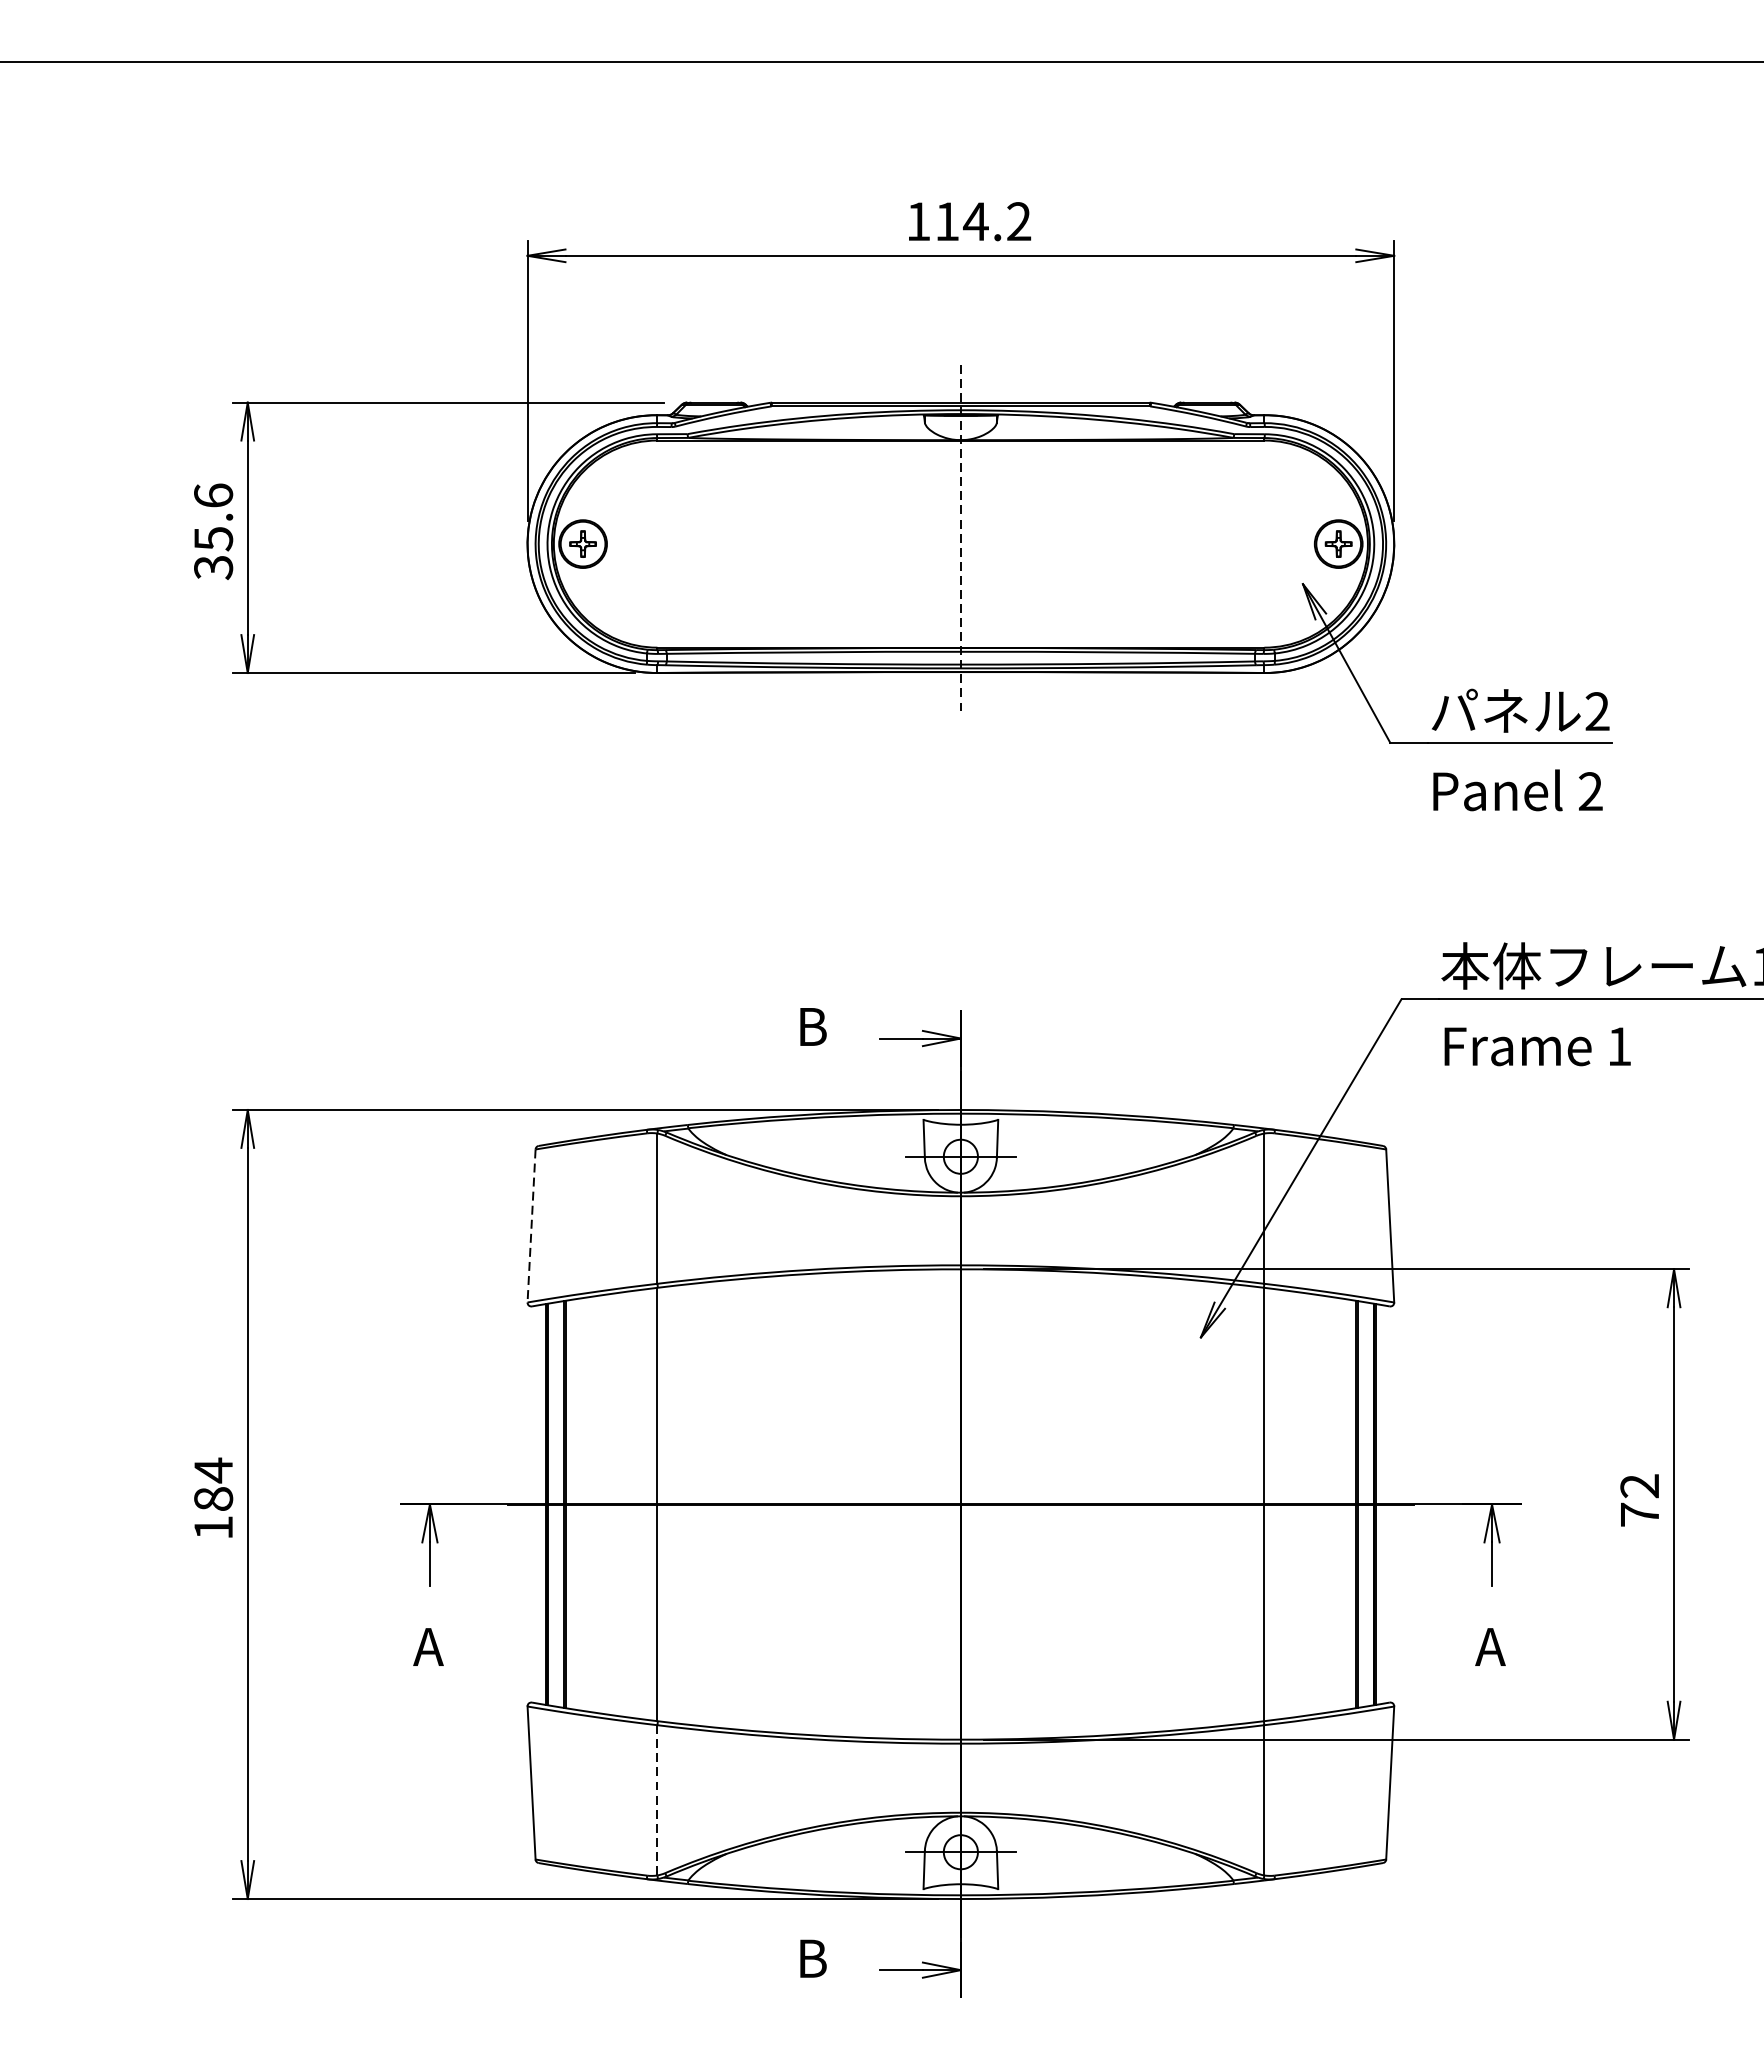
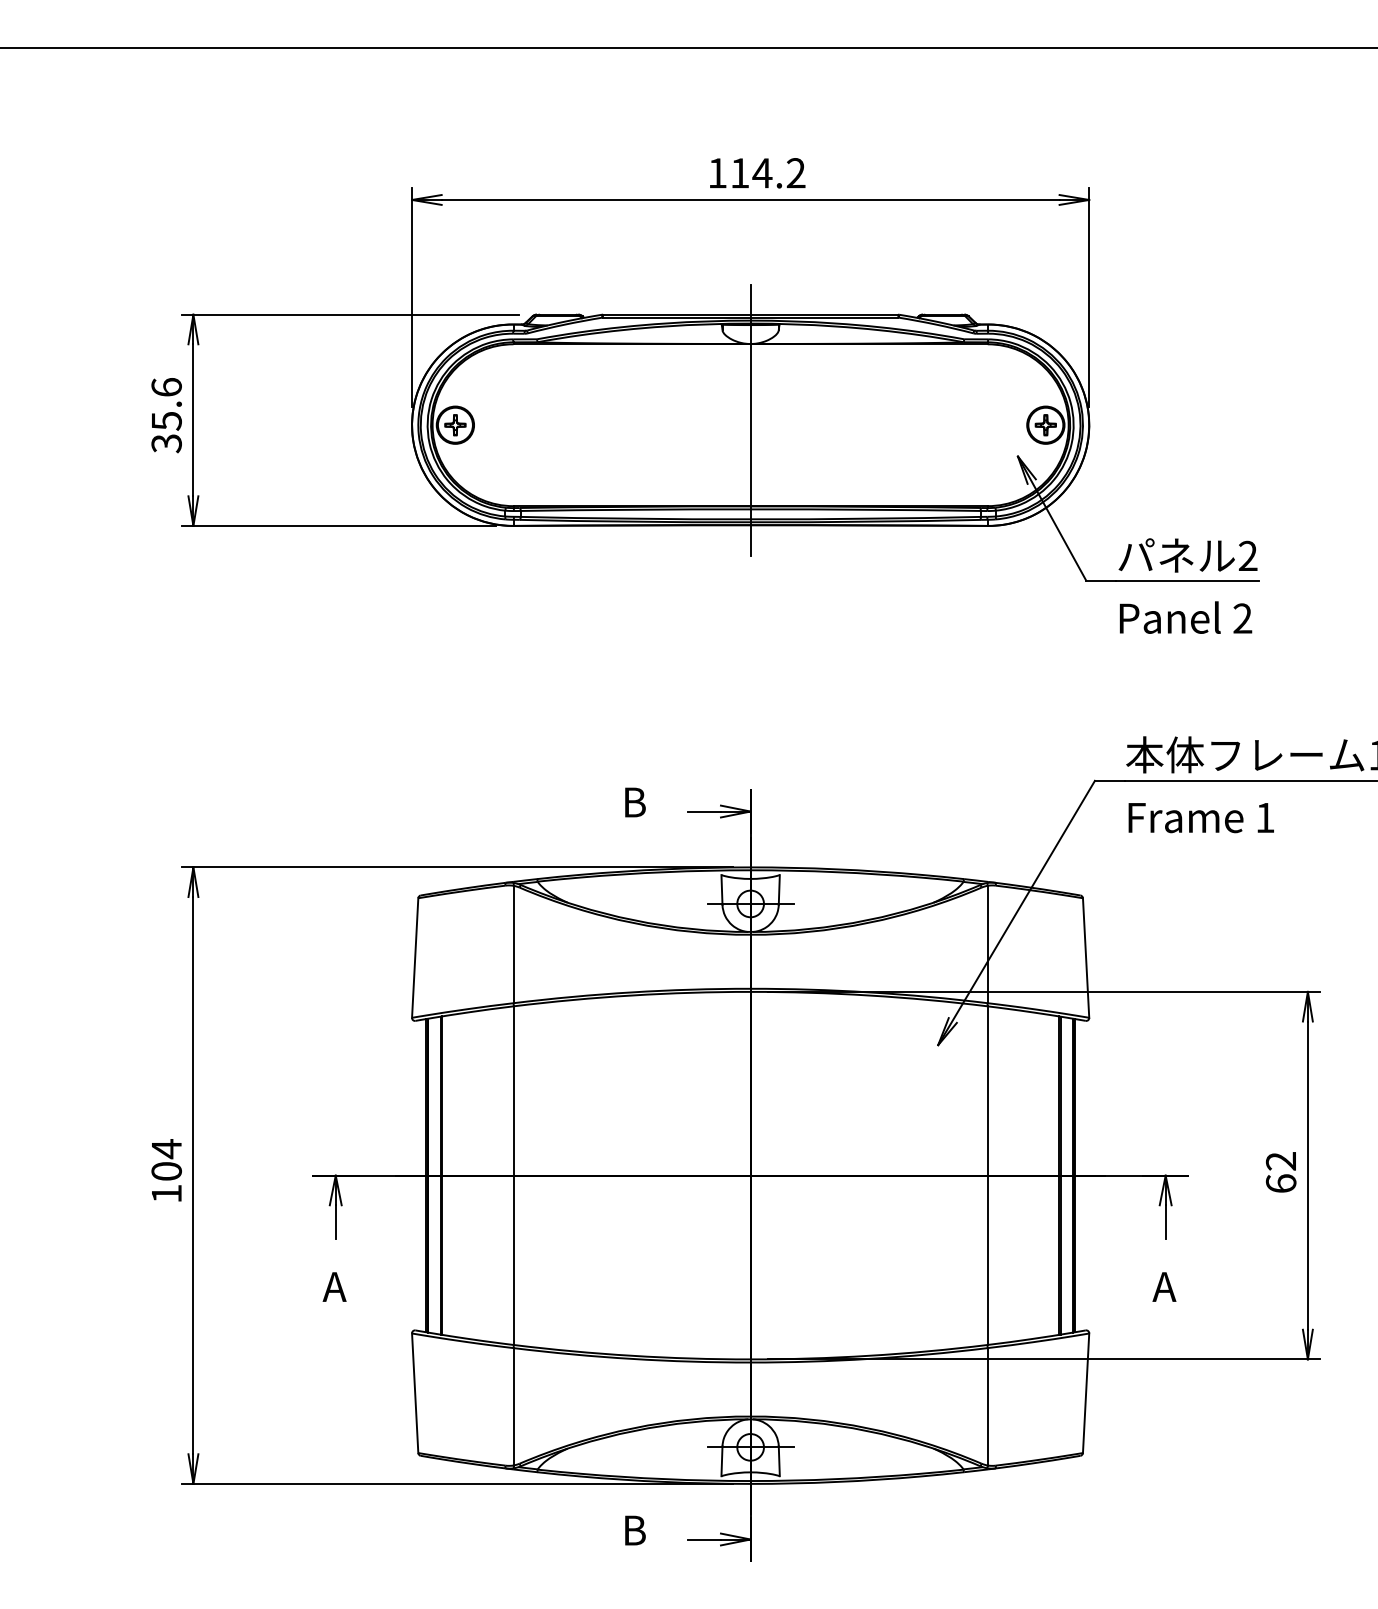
line: (960, 538) -> (750, 420), dashed -> solid
line: (531, 1226) -> (415, 958), dashed -> solid
text: (213, 1499) -> (166, 1171), 184 -> 104
text: (1639, 1514) -> (1280, 1183), 72 -> 62
line: (657, 1799) -> (513, 1406), dashed -> solid

